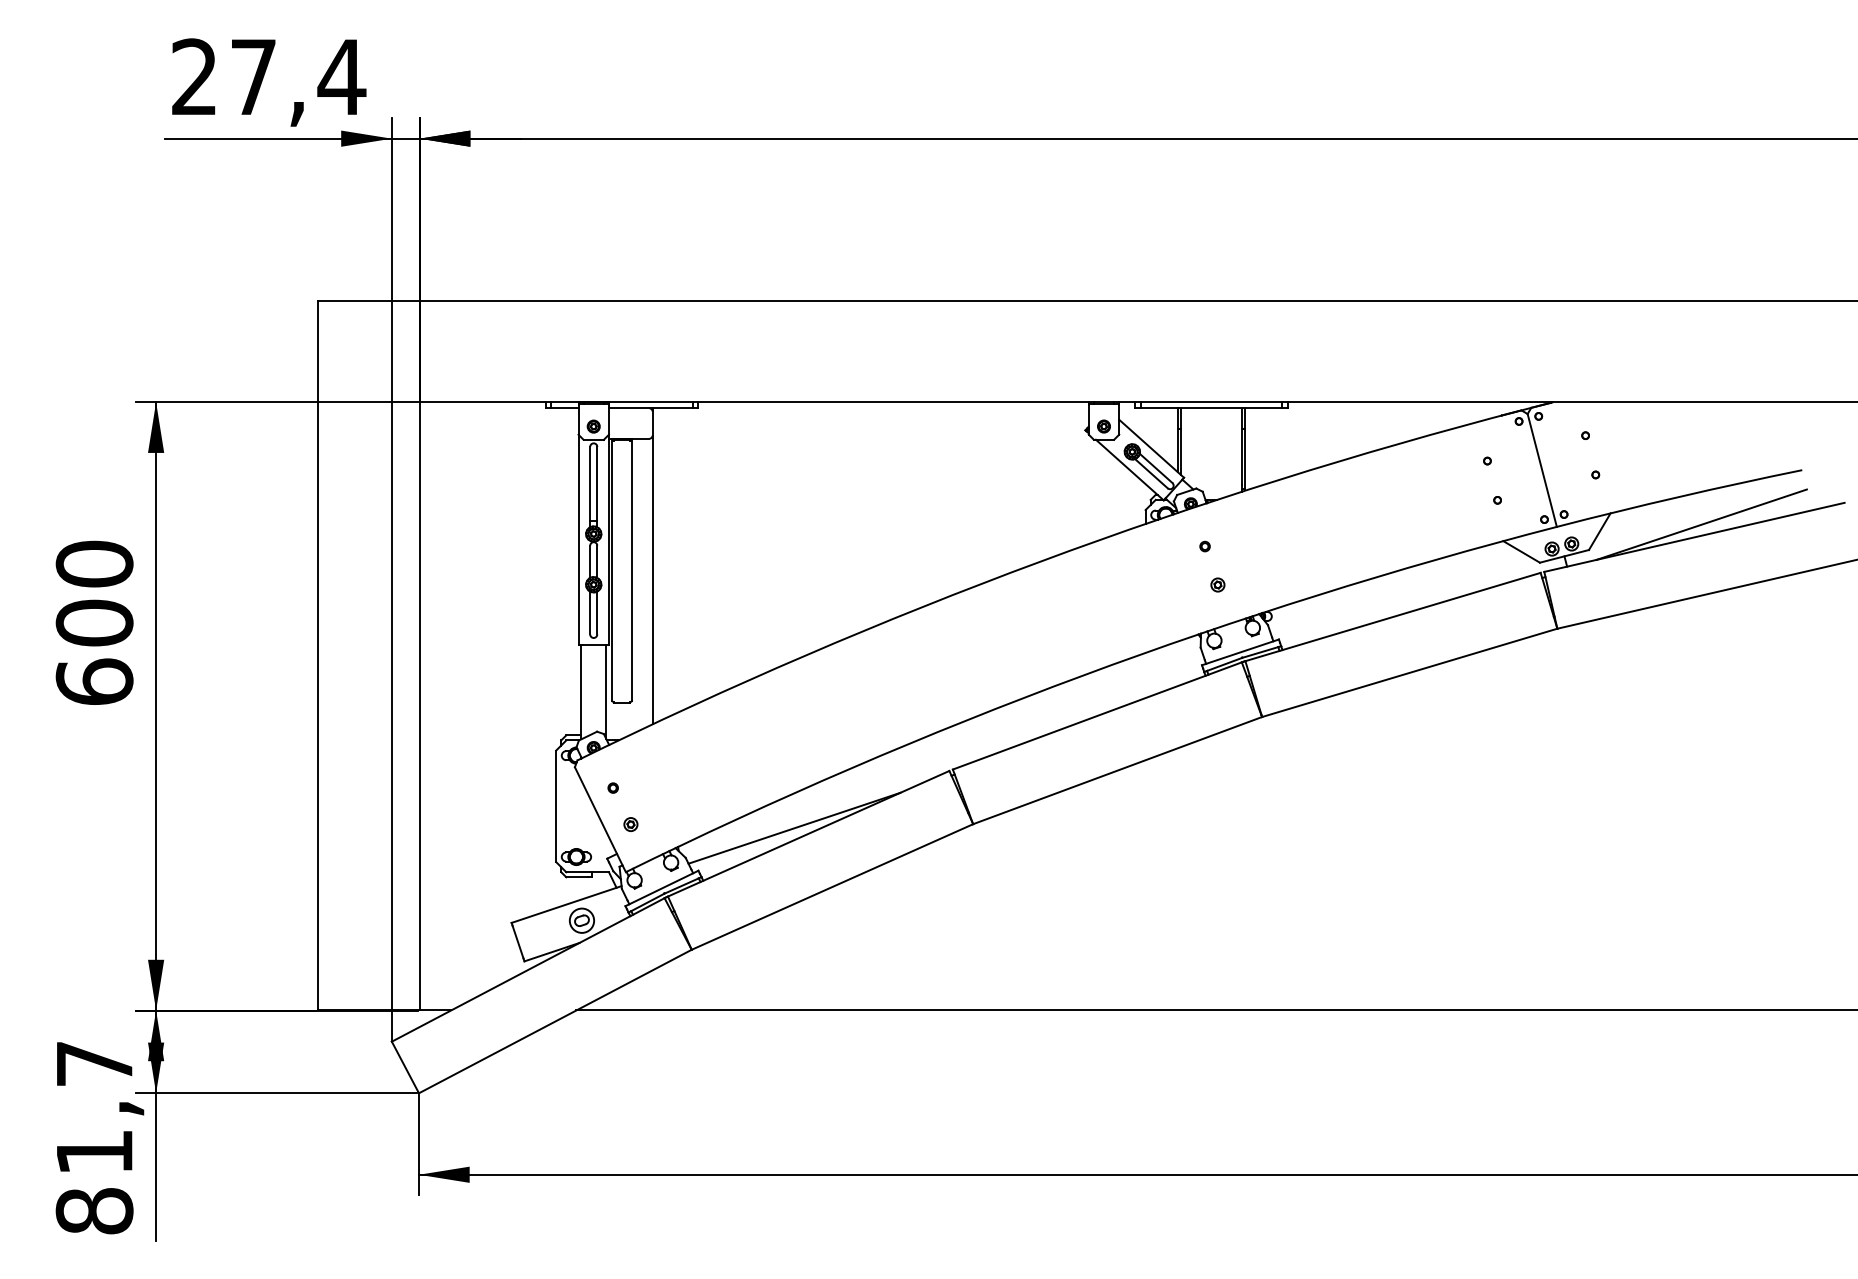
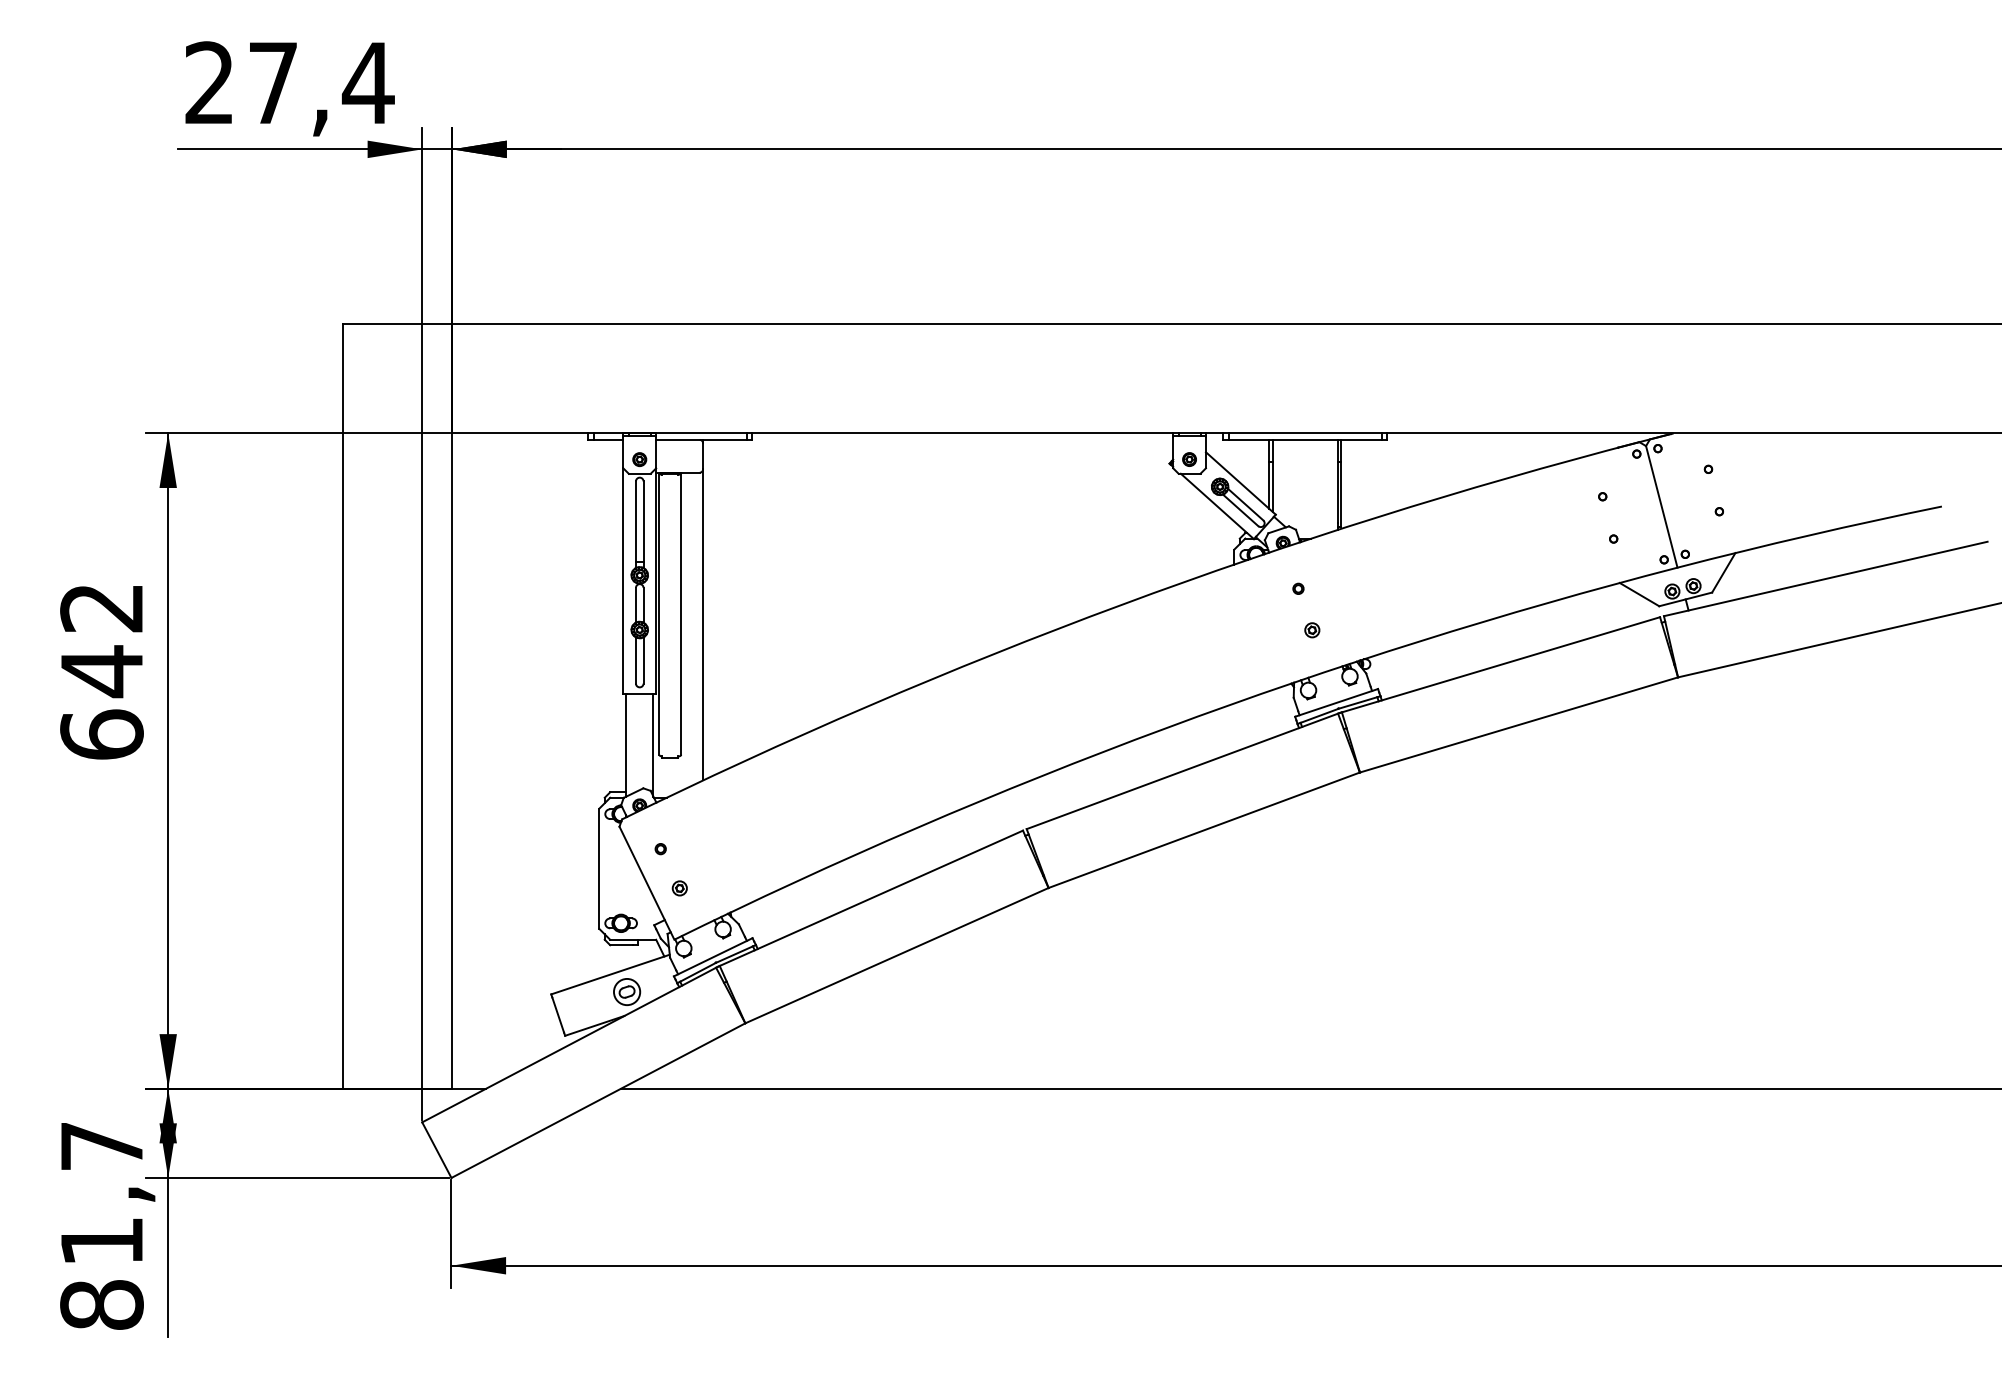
line: (1701, 524) -> (1833, 565), removed
text: (94, 593) -> (101, 639), 600 -> 642
line: (794, 827) -> (856, 891), removed

